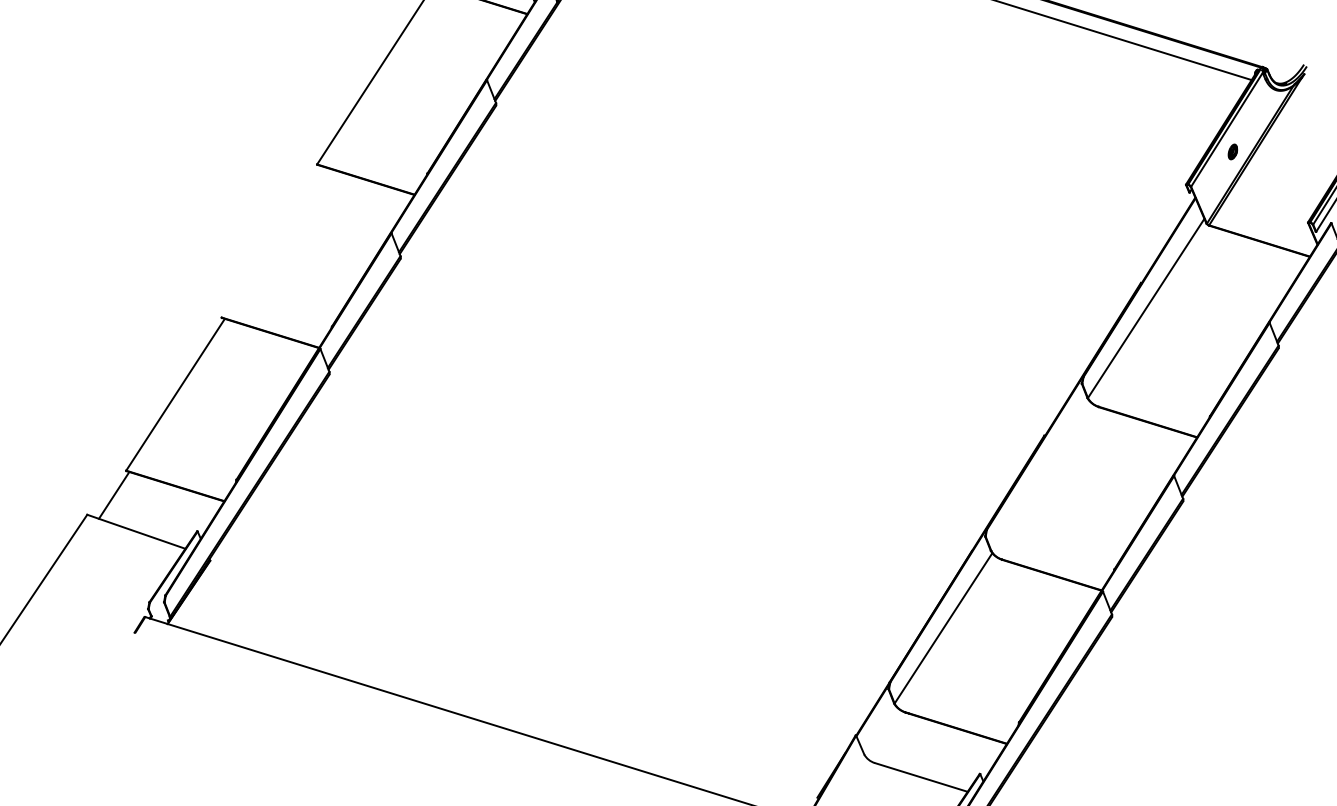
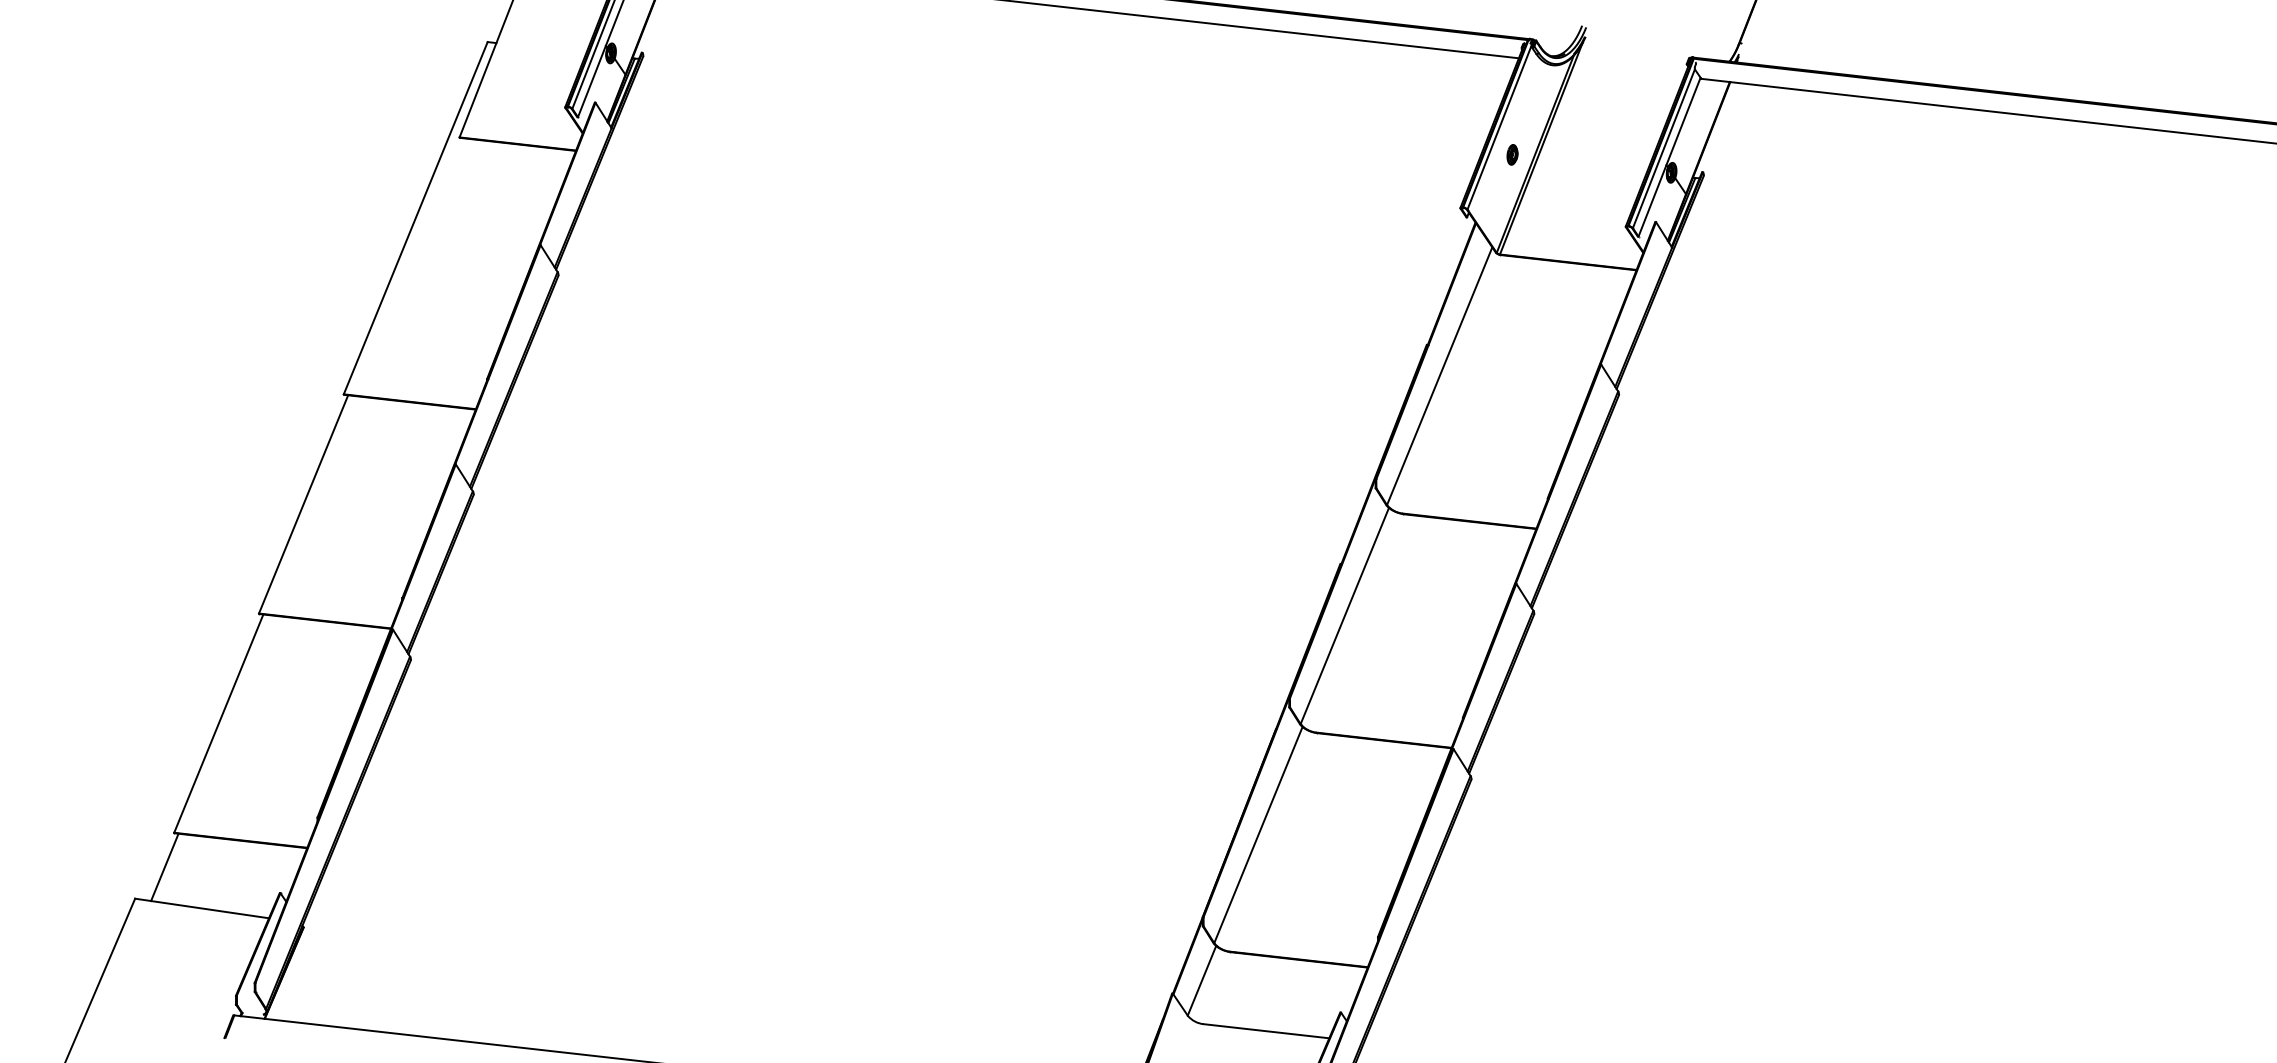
line: (270, 241) -> (303, 504), added
line: (1039, 475) -> (1344, 616), added
line: (879, 729) -> (1201, 980), added

